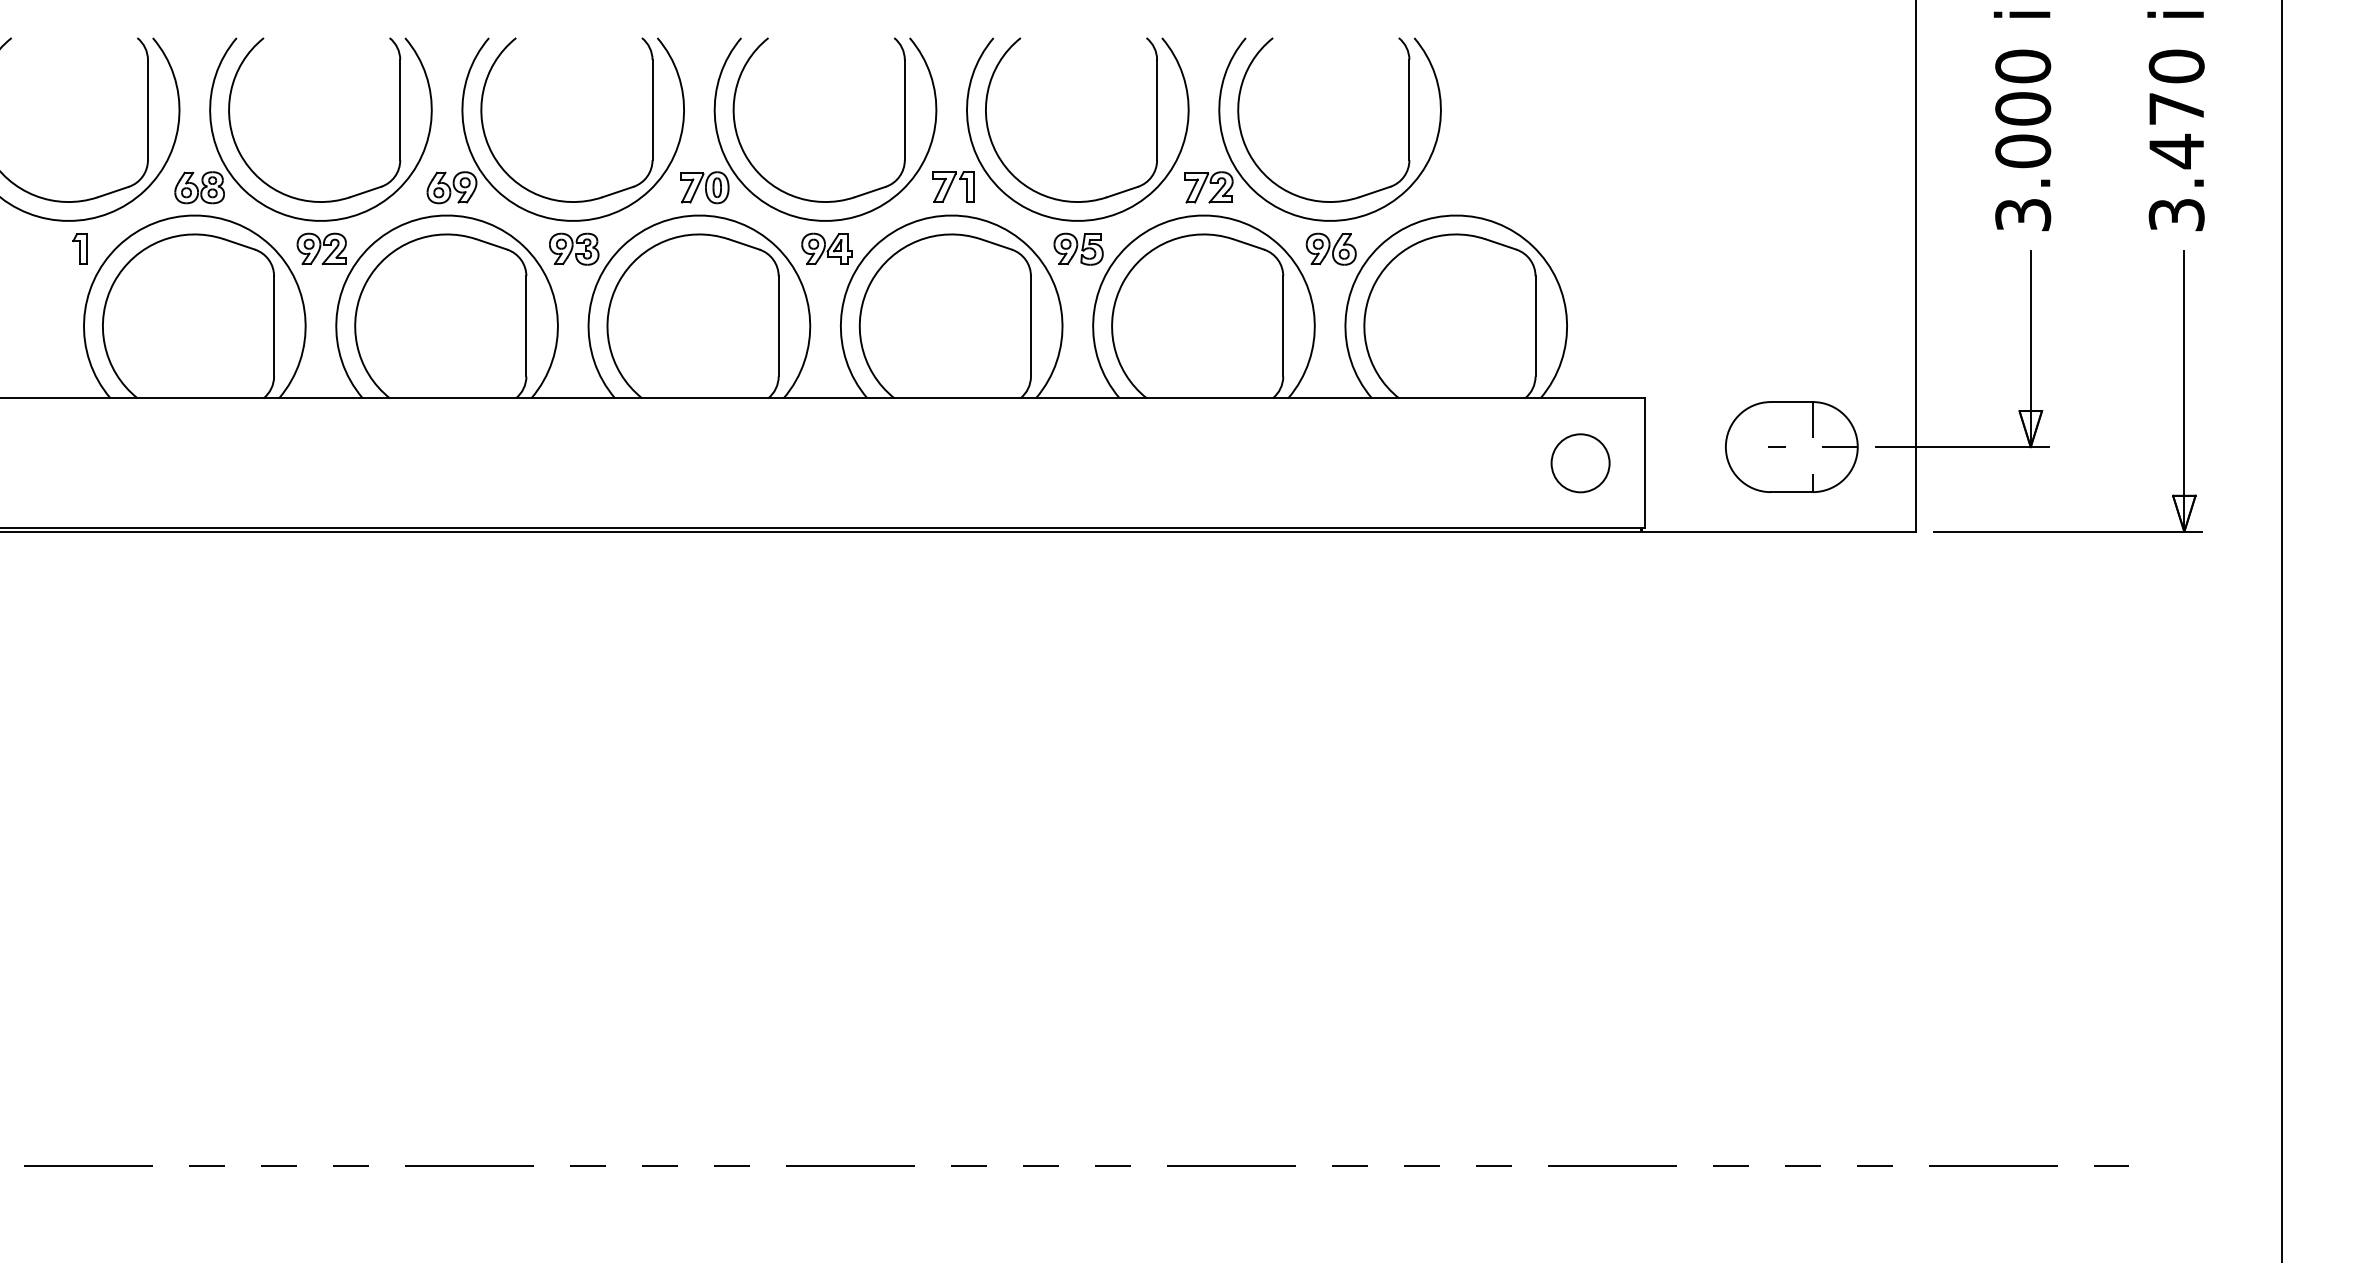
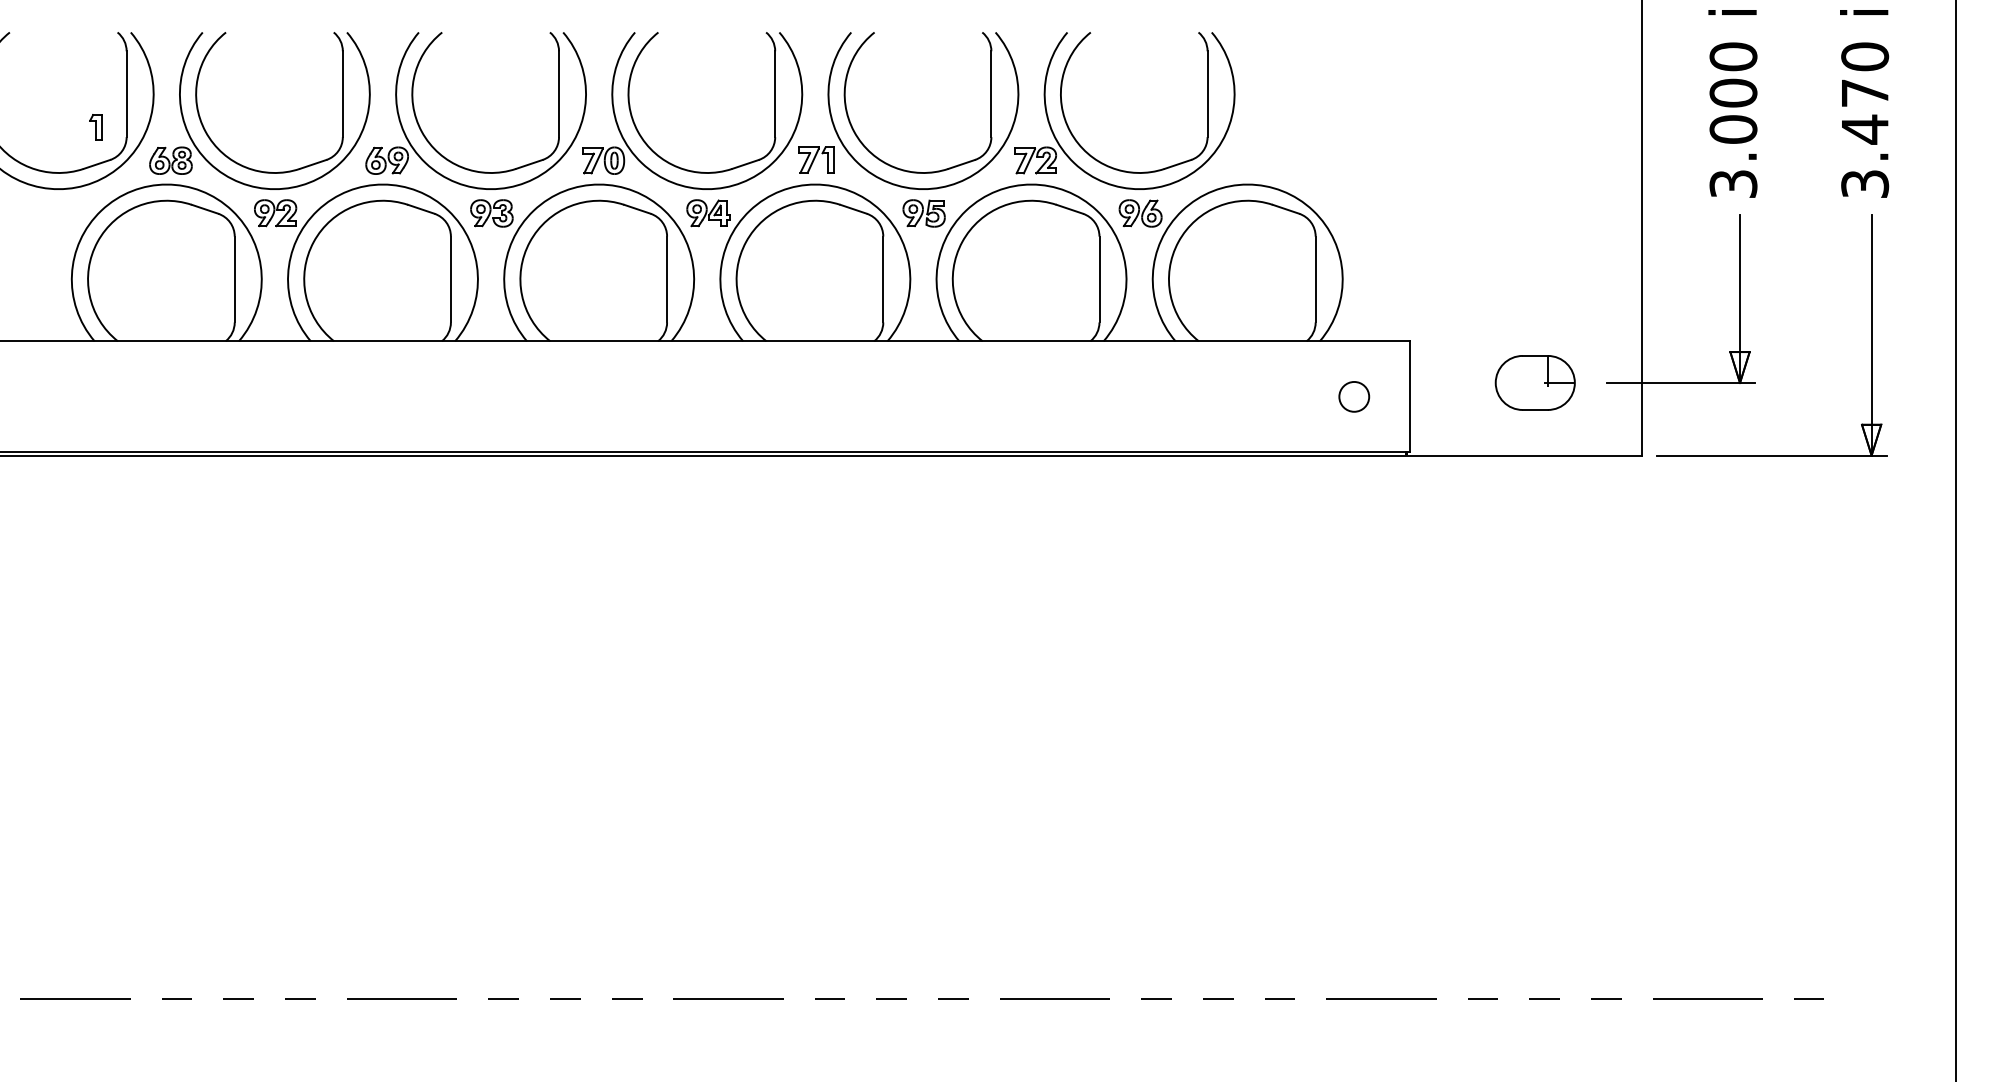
part: (79, 248) -> (95, 127), moved
part: (1791, 446) -> (1534, 382), size x0.7
circle: (1580, 463) -> (1354, 397), size x0.6

